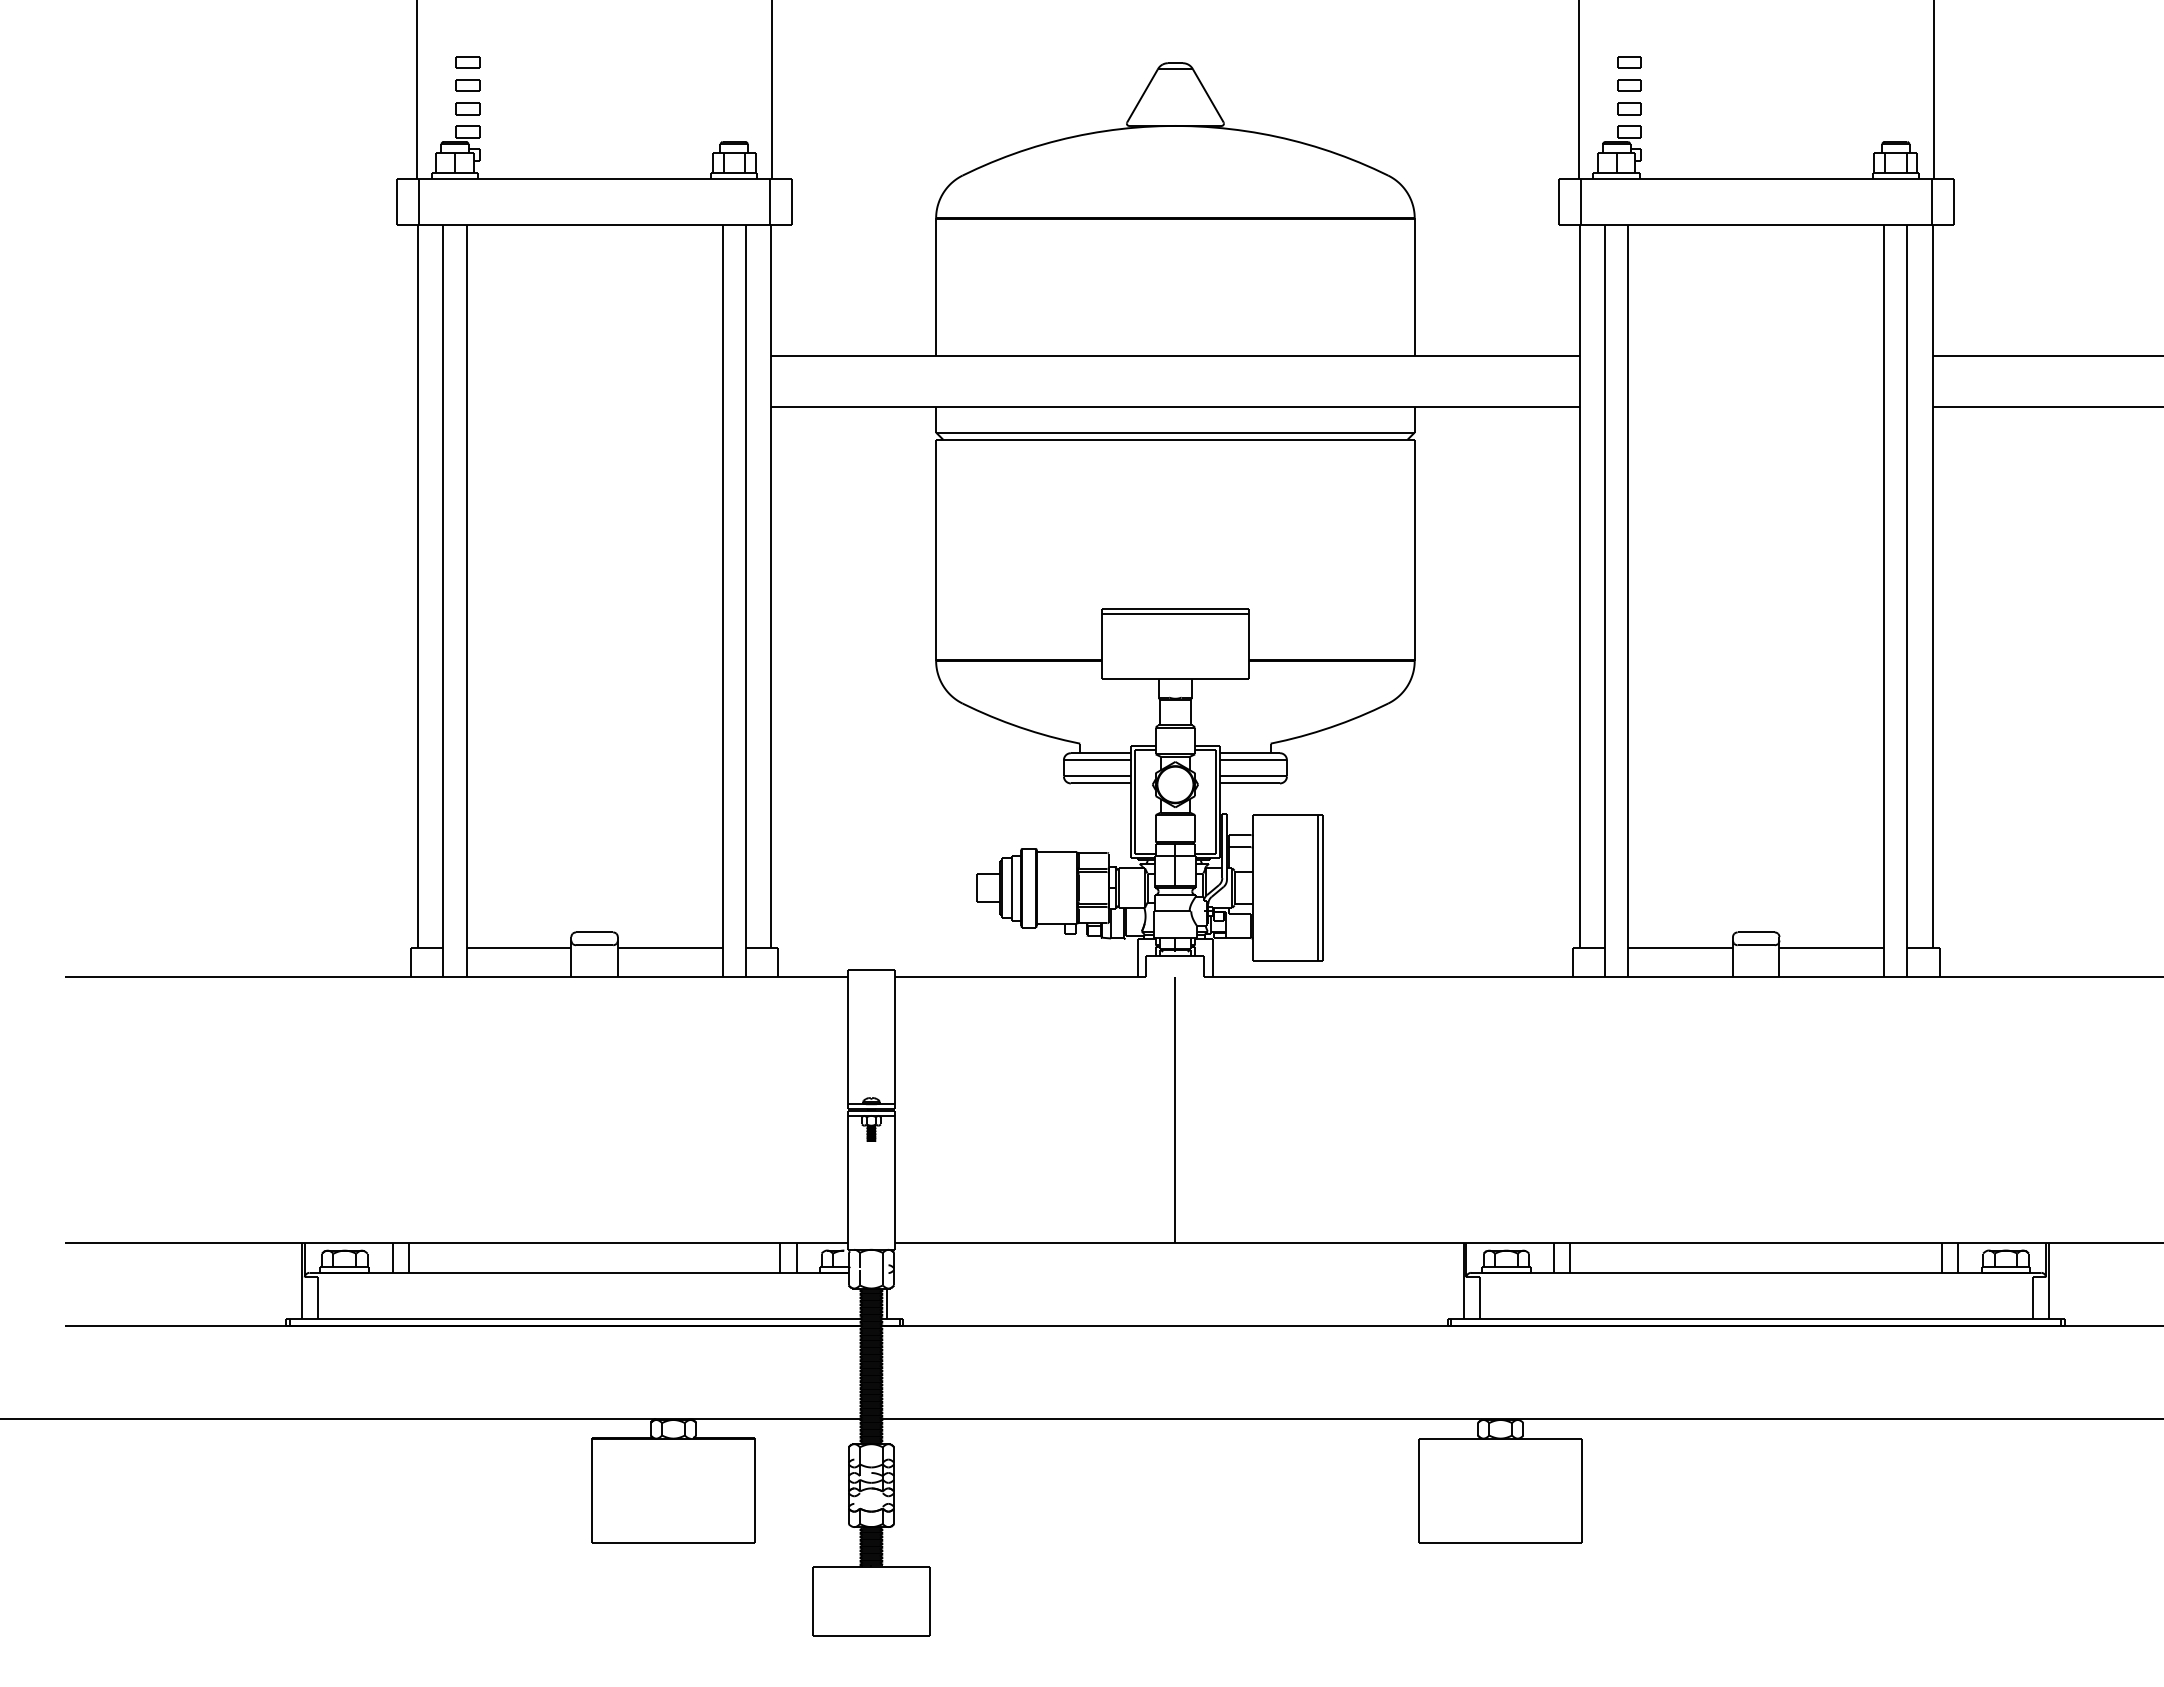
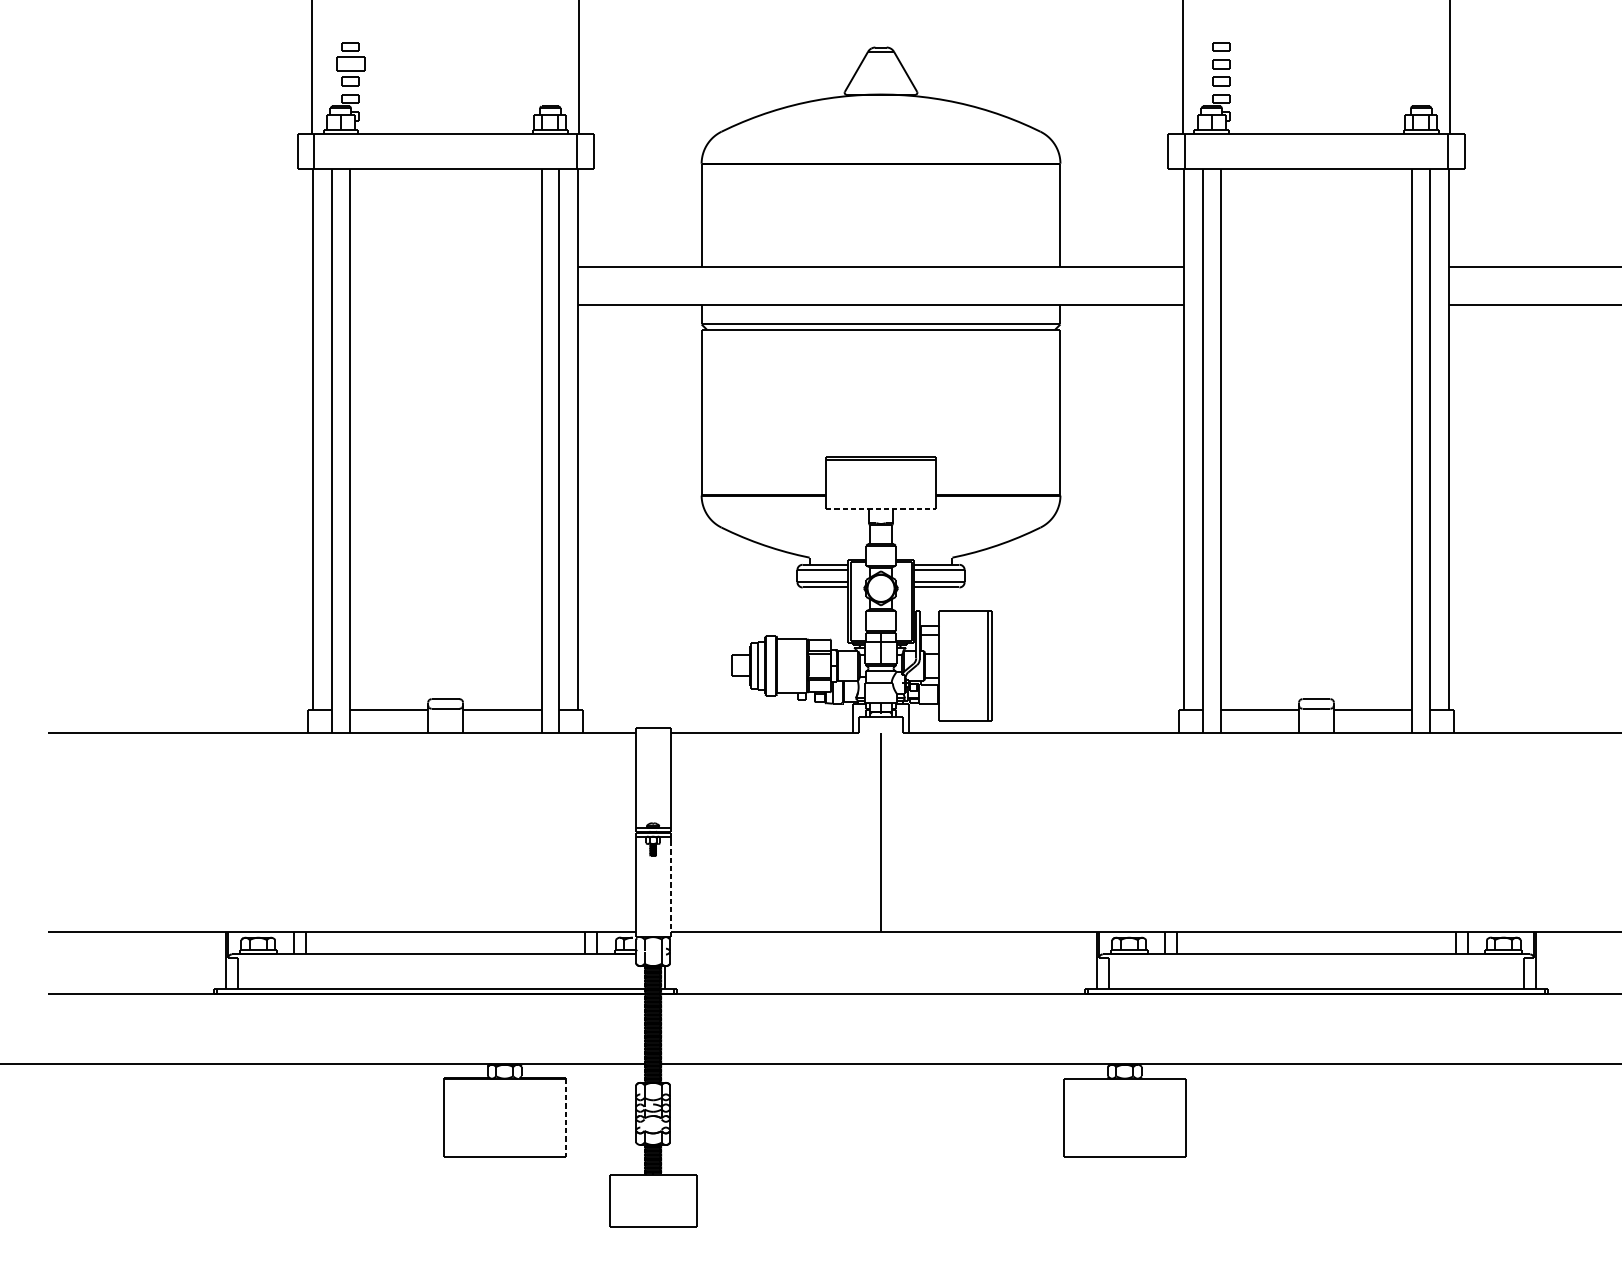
part: (467, 85) -> (350, 64), size x1.6
line: (1175, 679) -> (881, 509), solid -> dashed
line: (894, 1186) -> (670, 889), solid -> dashed
line: (754, 1491) -> (565, 1118), solid -> dashed

